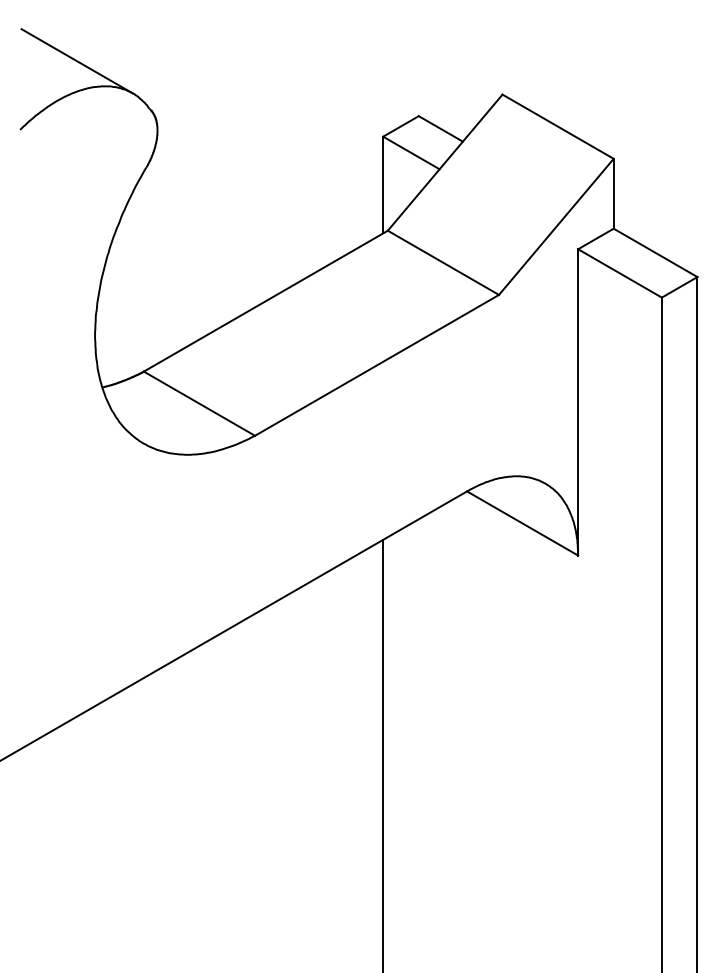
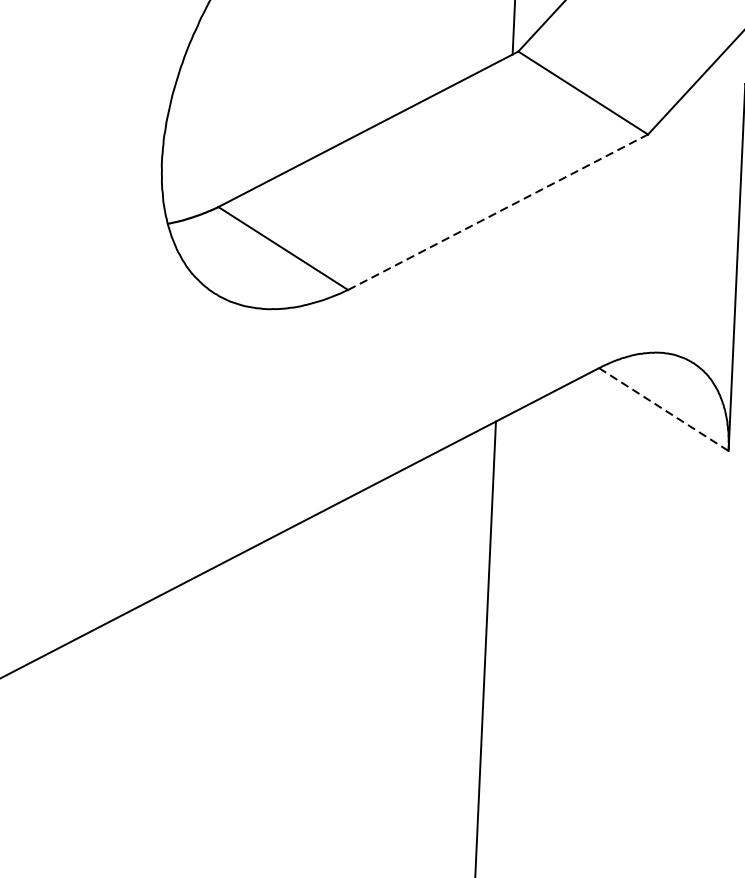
line: (377, 365) -> (498, 212), solid -> dashed
line: (523, 523) -> (664, 409), solid -> dashed

